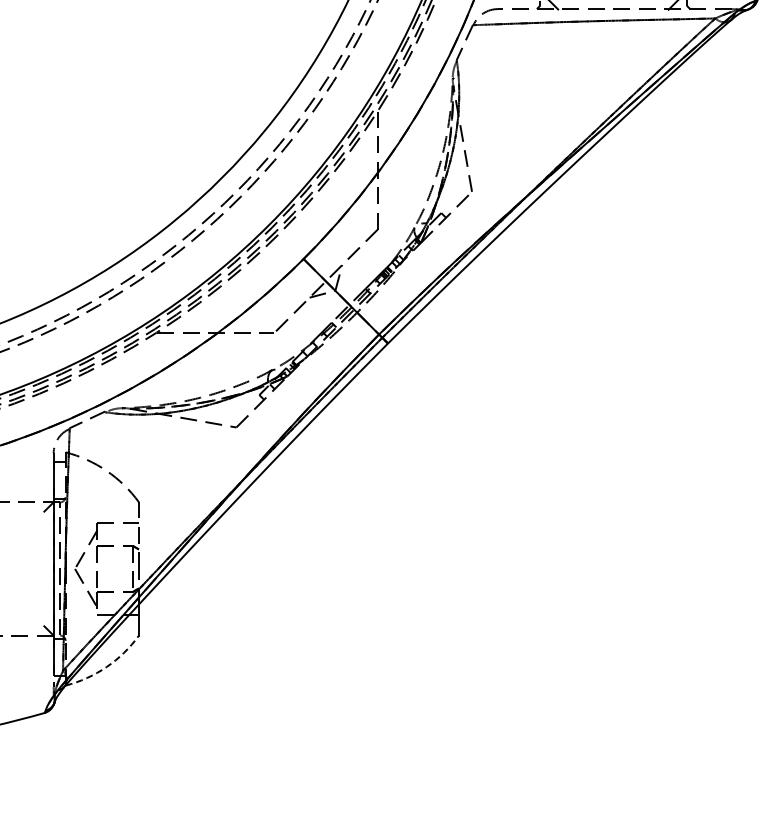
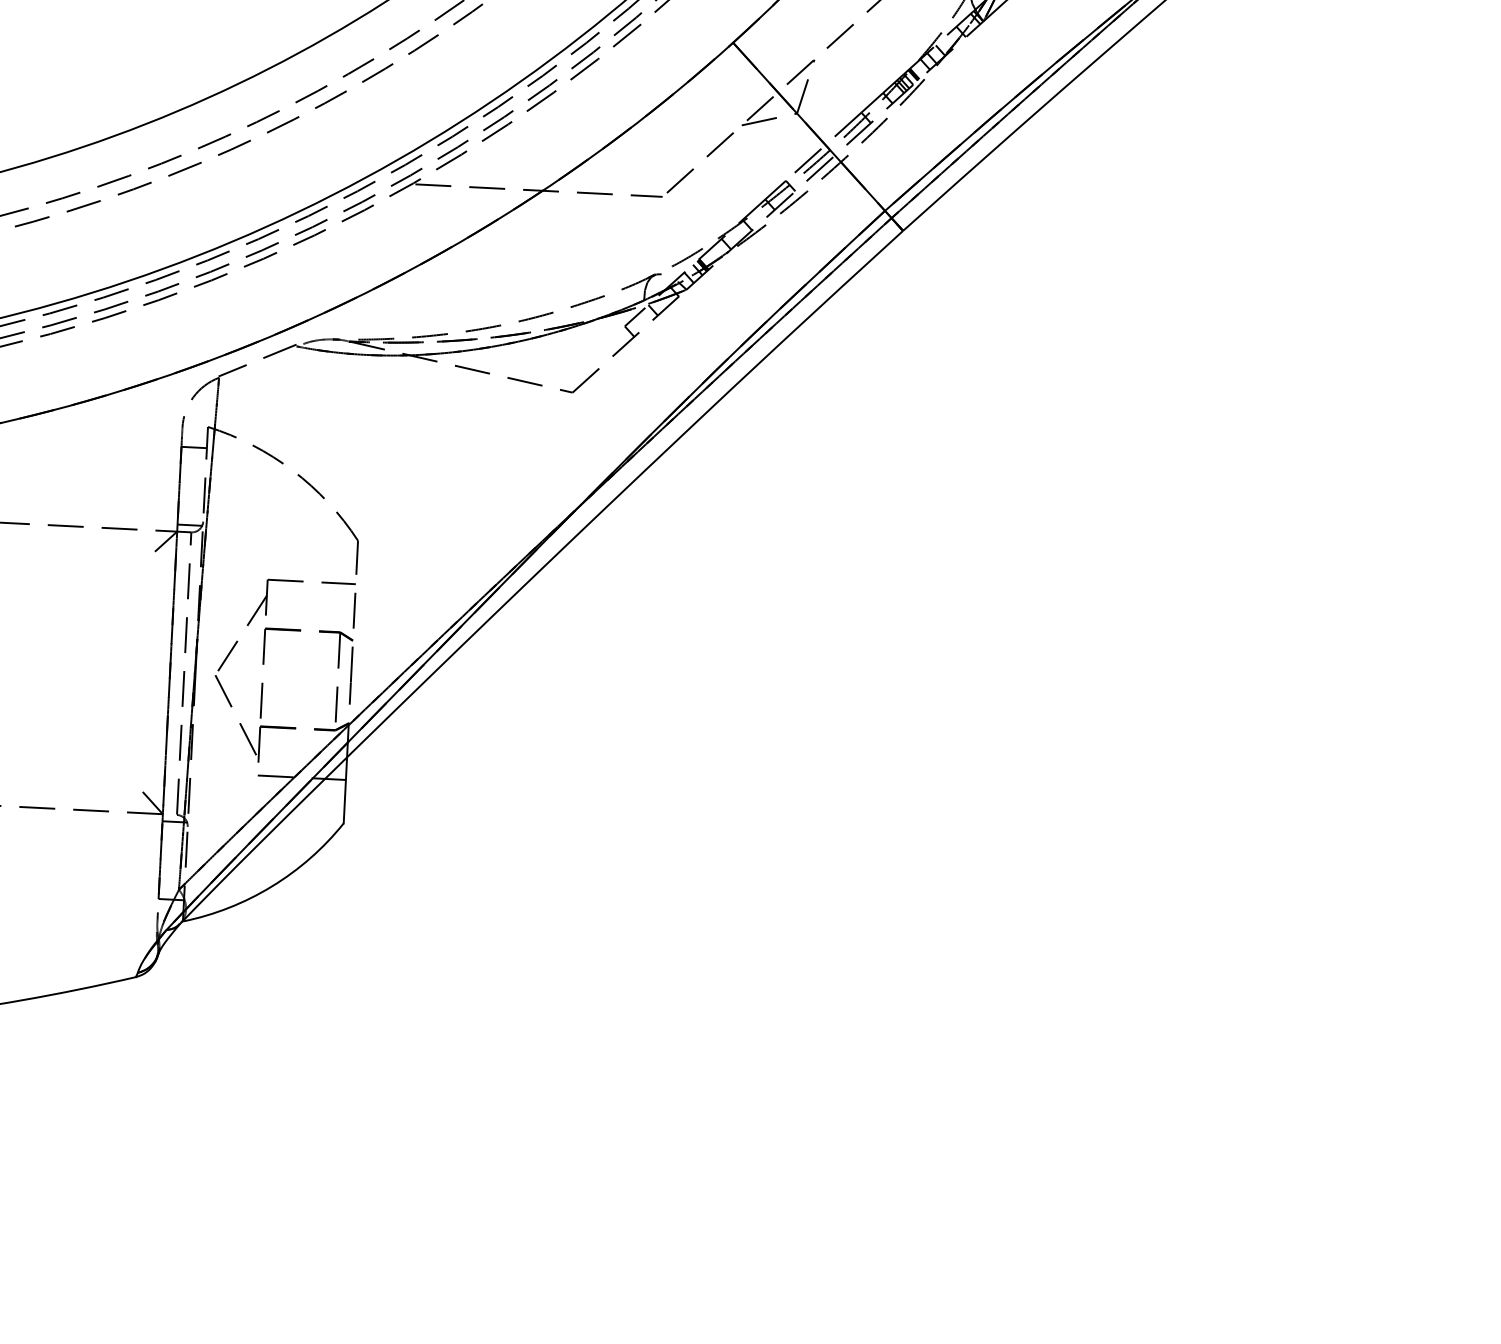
arc: (106, 667) -> (271, 887), dashed -> solid

